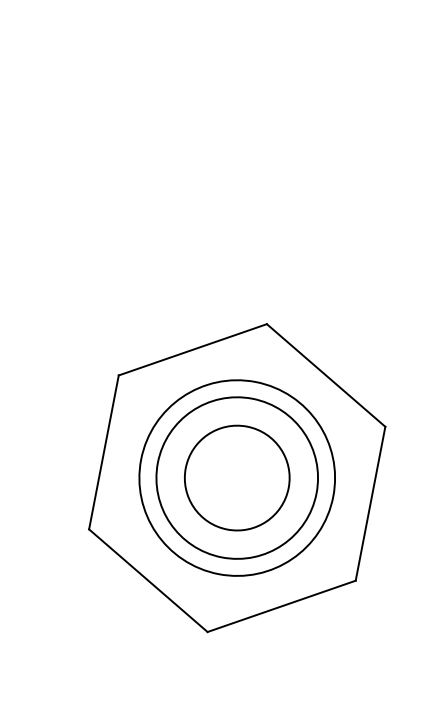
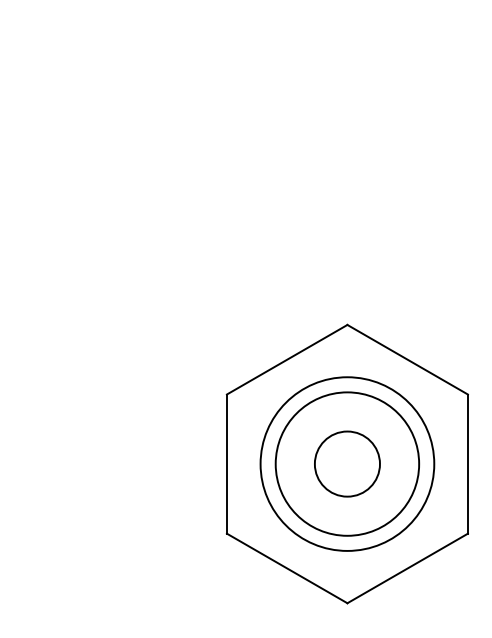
circle: (236, 477) -> (346, 463), size x0.7

